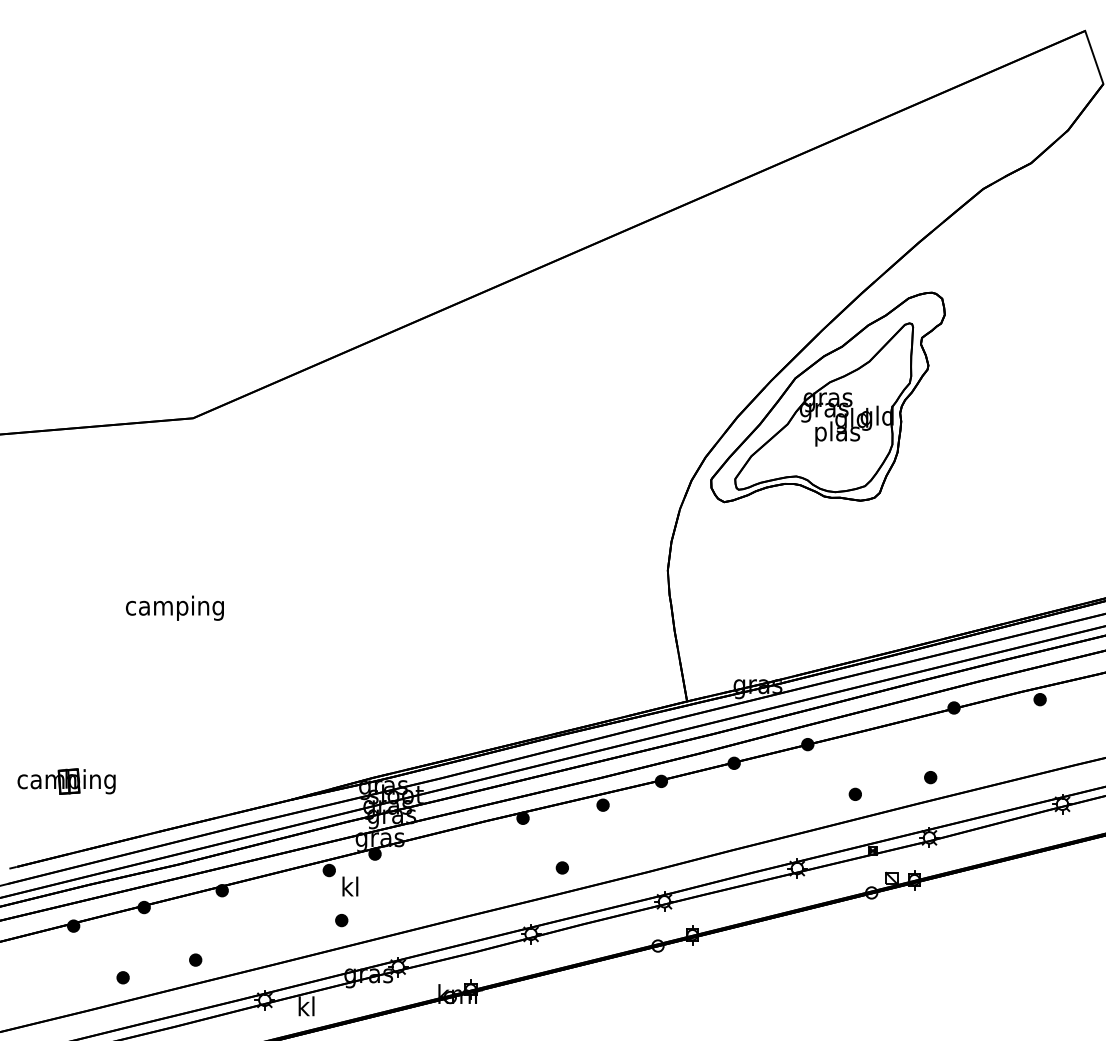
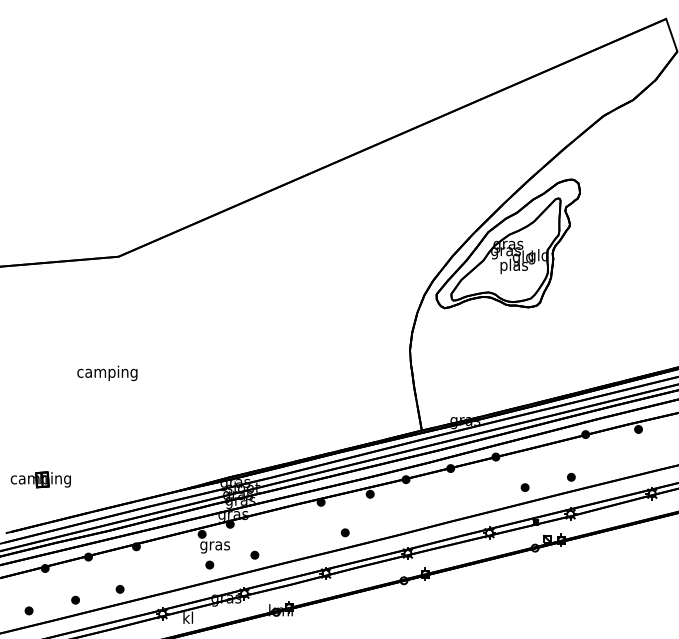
text: (351, 888) -> (215, 545), kl -> gras
part: (414, 903) -> (254, 554), added
part: (46, 994) -> (28, 610), added

